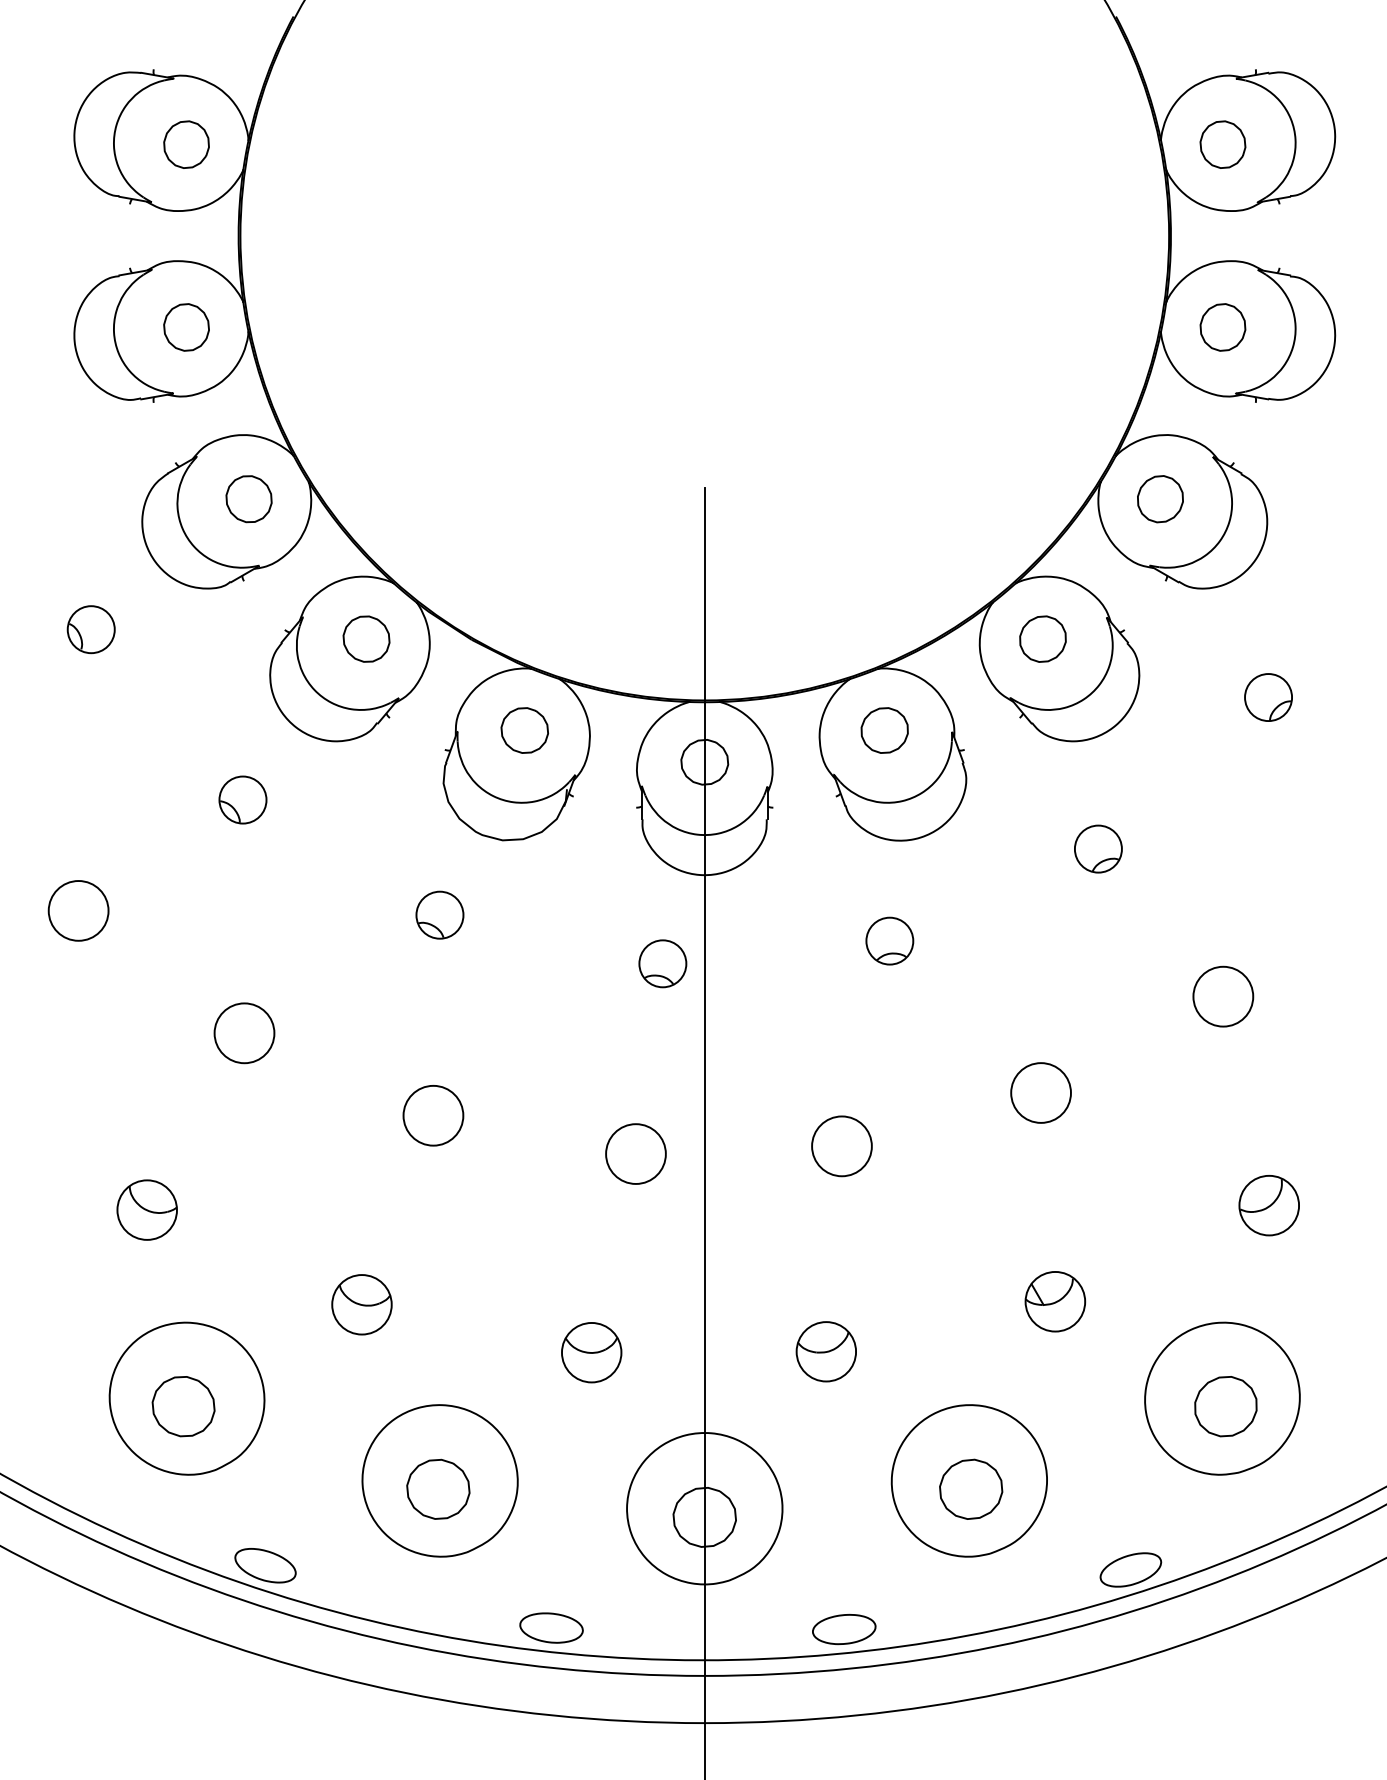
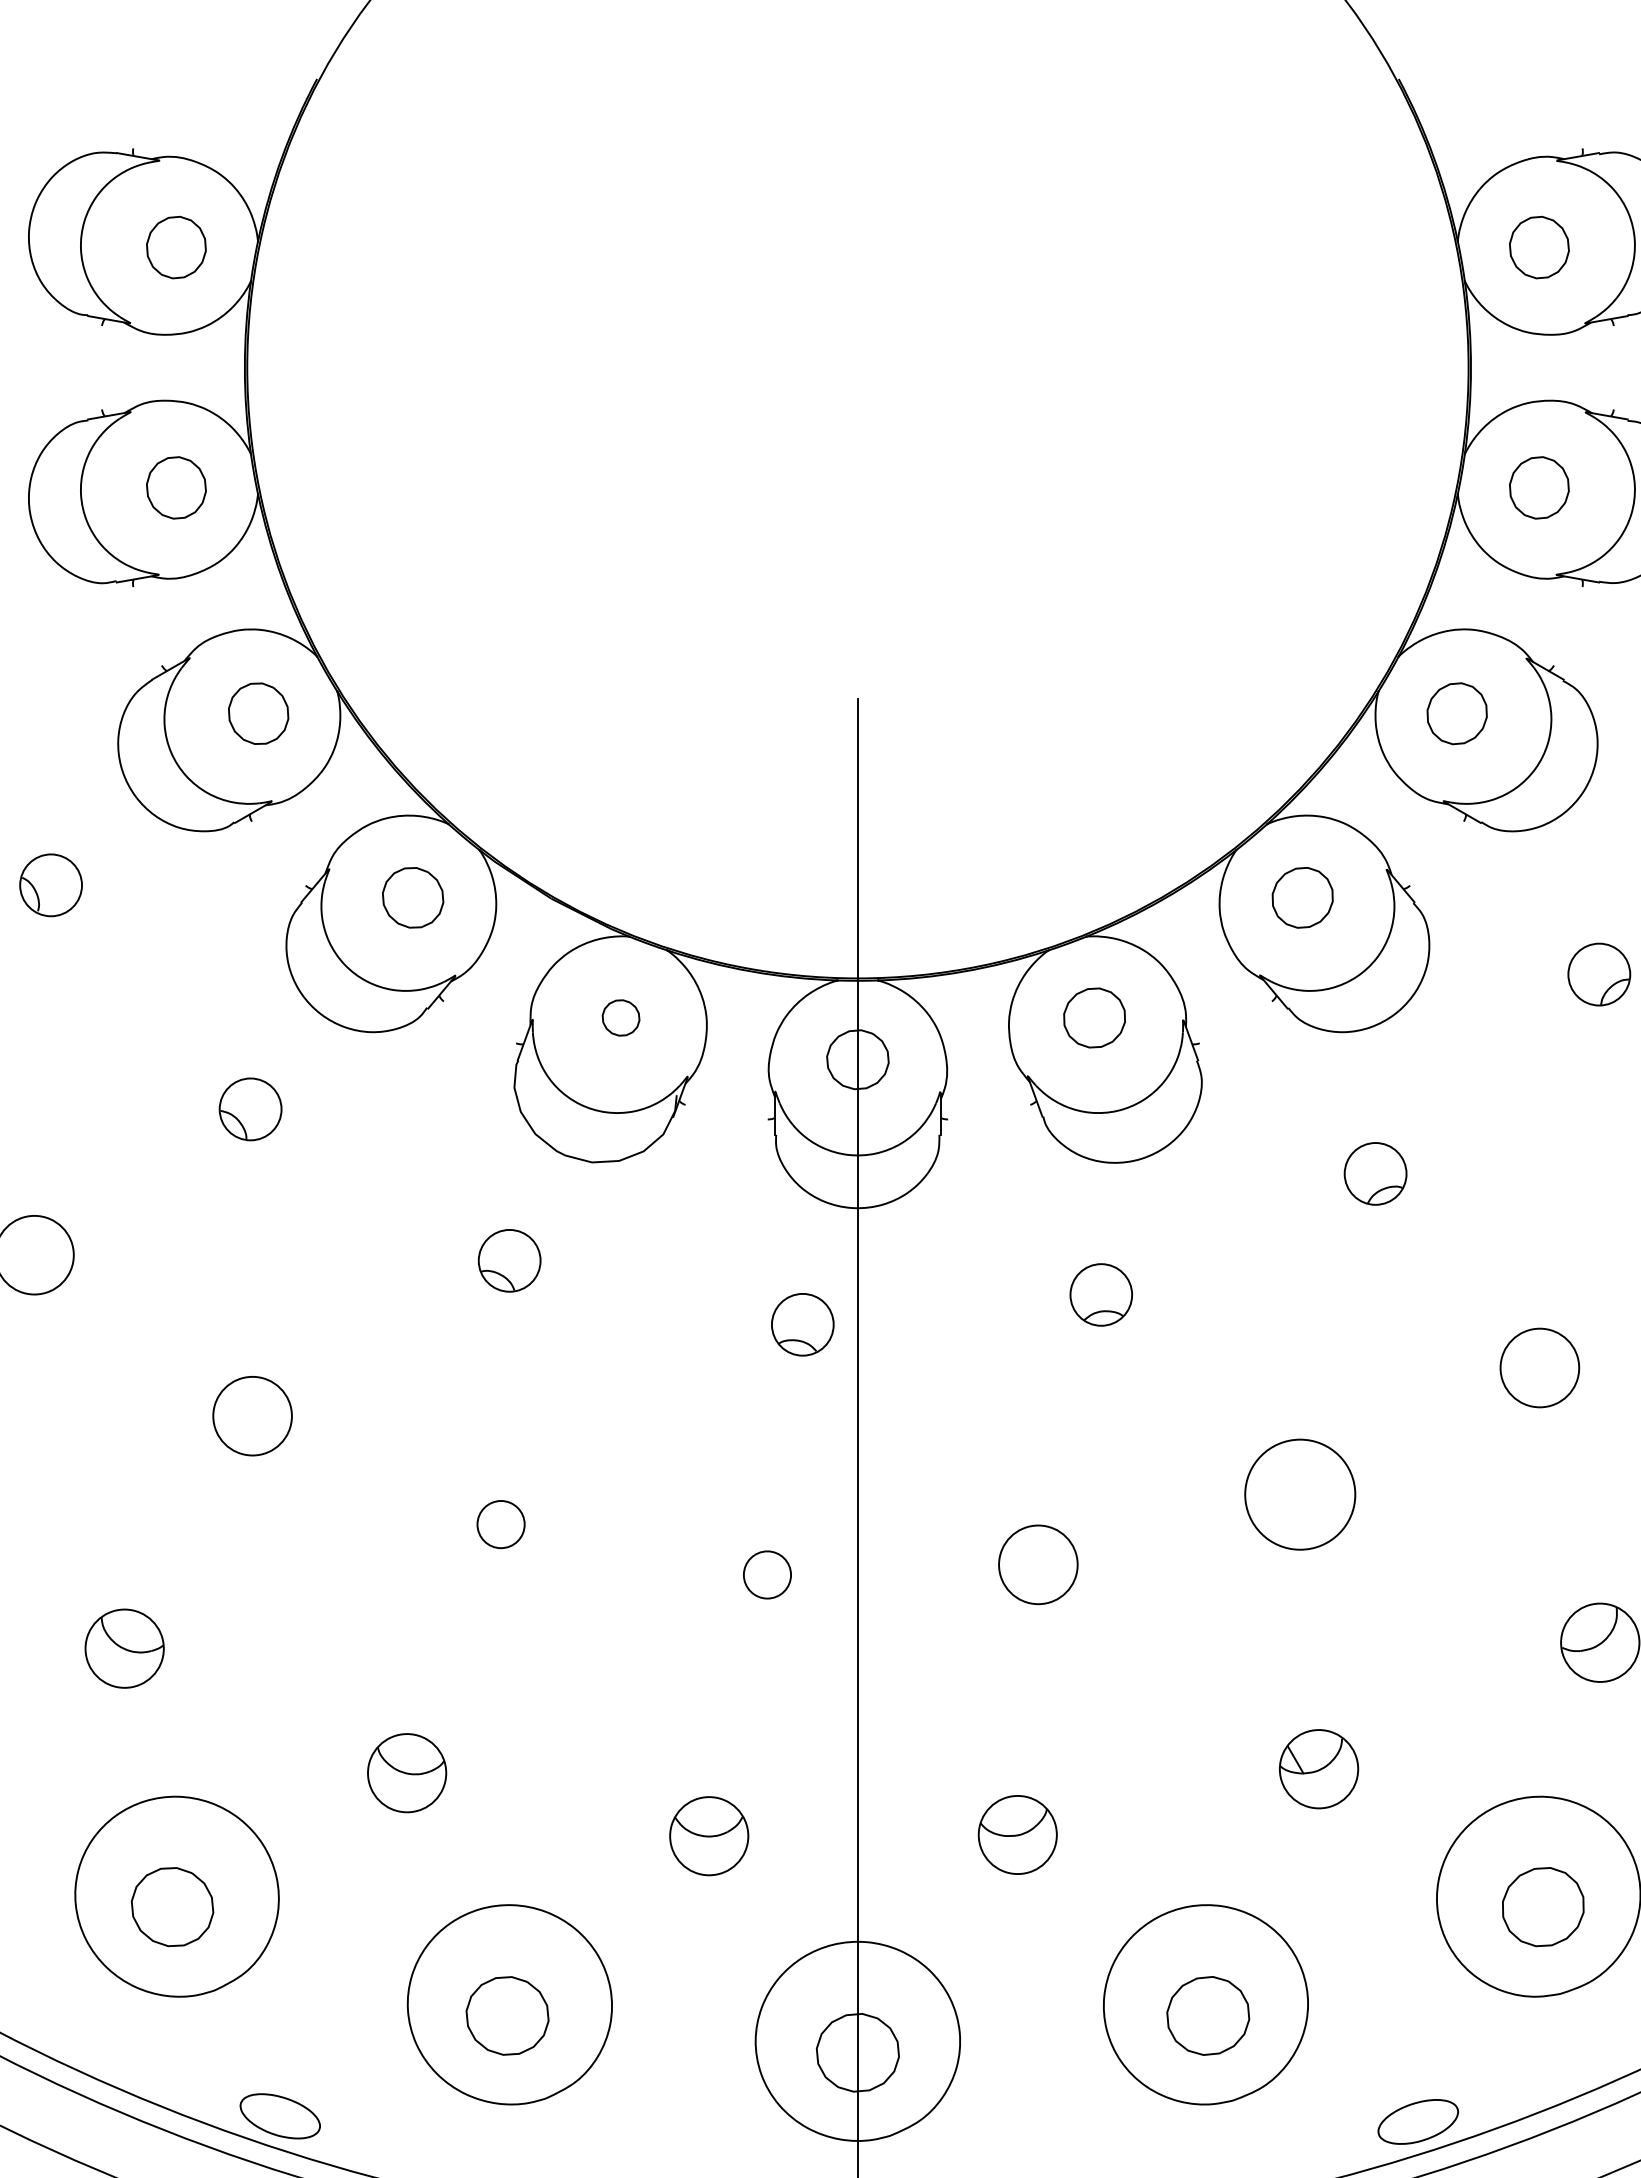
part: (524, 730) -> (620, 1017), size x0.6
circle: (1040, 1092) -> (1299, 1494), size x1.4
circle: (433, 1115) -> (501, 1524), size x0.6
circle: (635, 1153) -> (766, 1574), size x0.6

